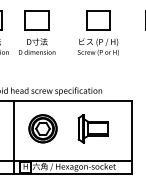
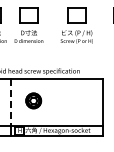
part: (42, 128) -> (33, 100), size x0.7
part: (92, 128) -> (72, 100), removed
line: (14, 130) -> (11, 102), solid -> dashed

